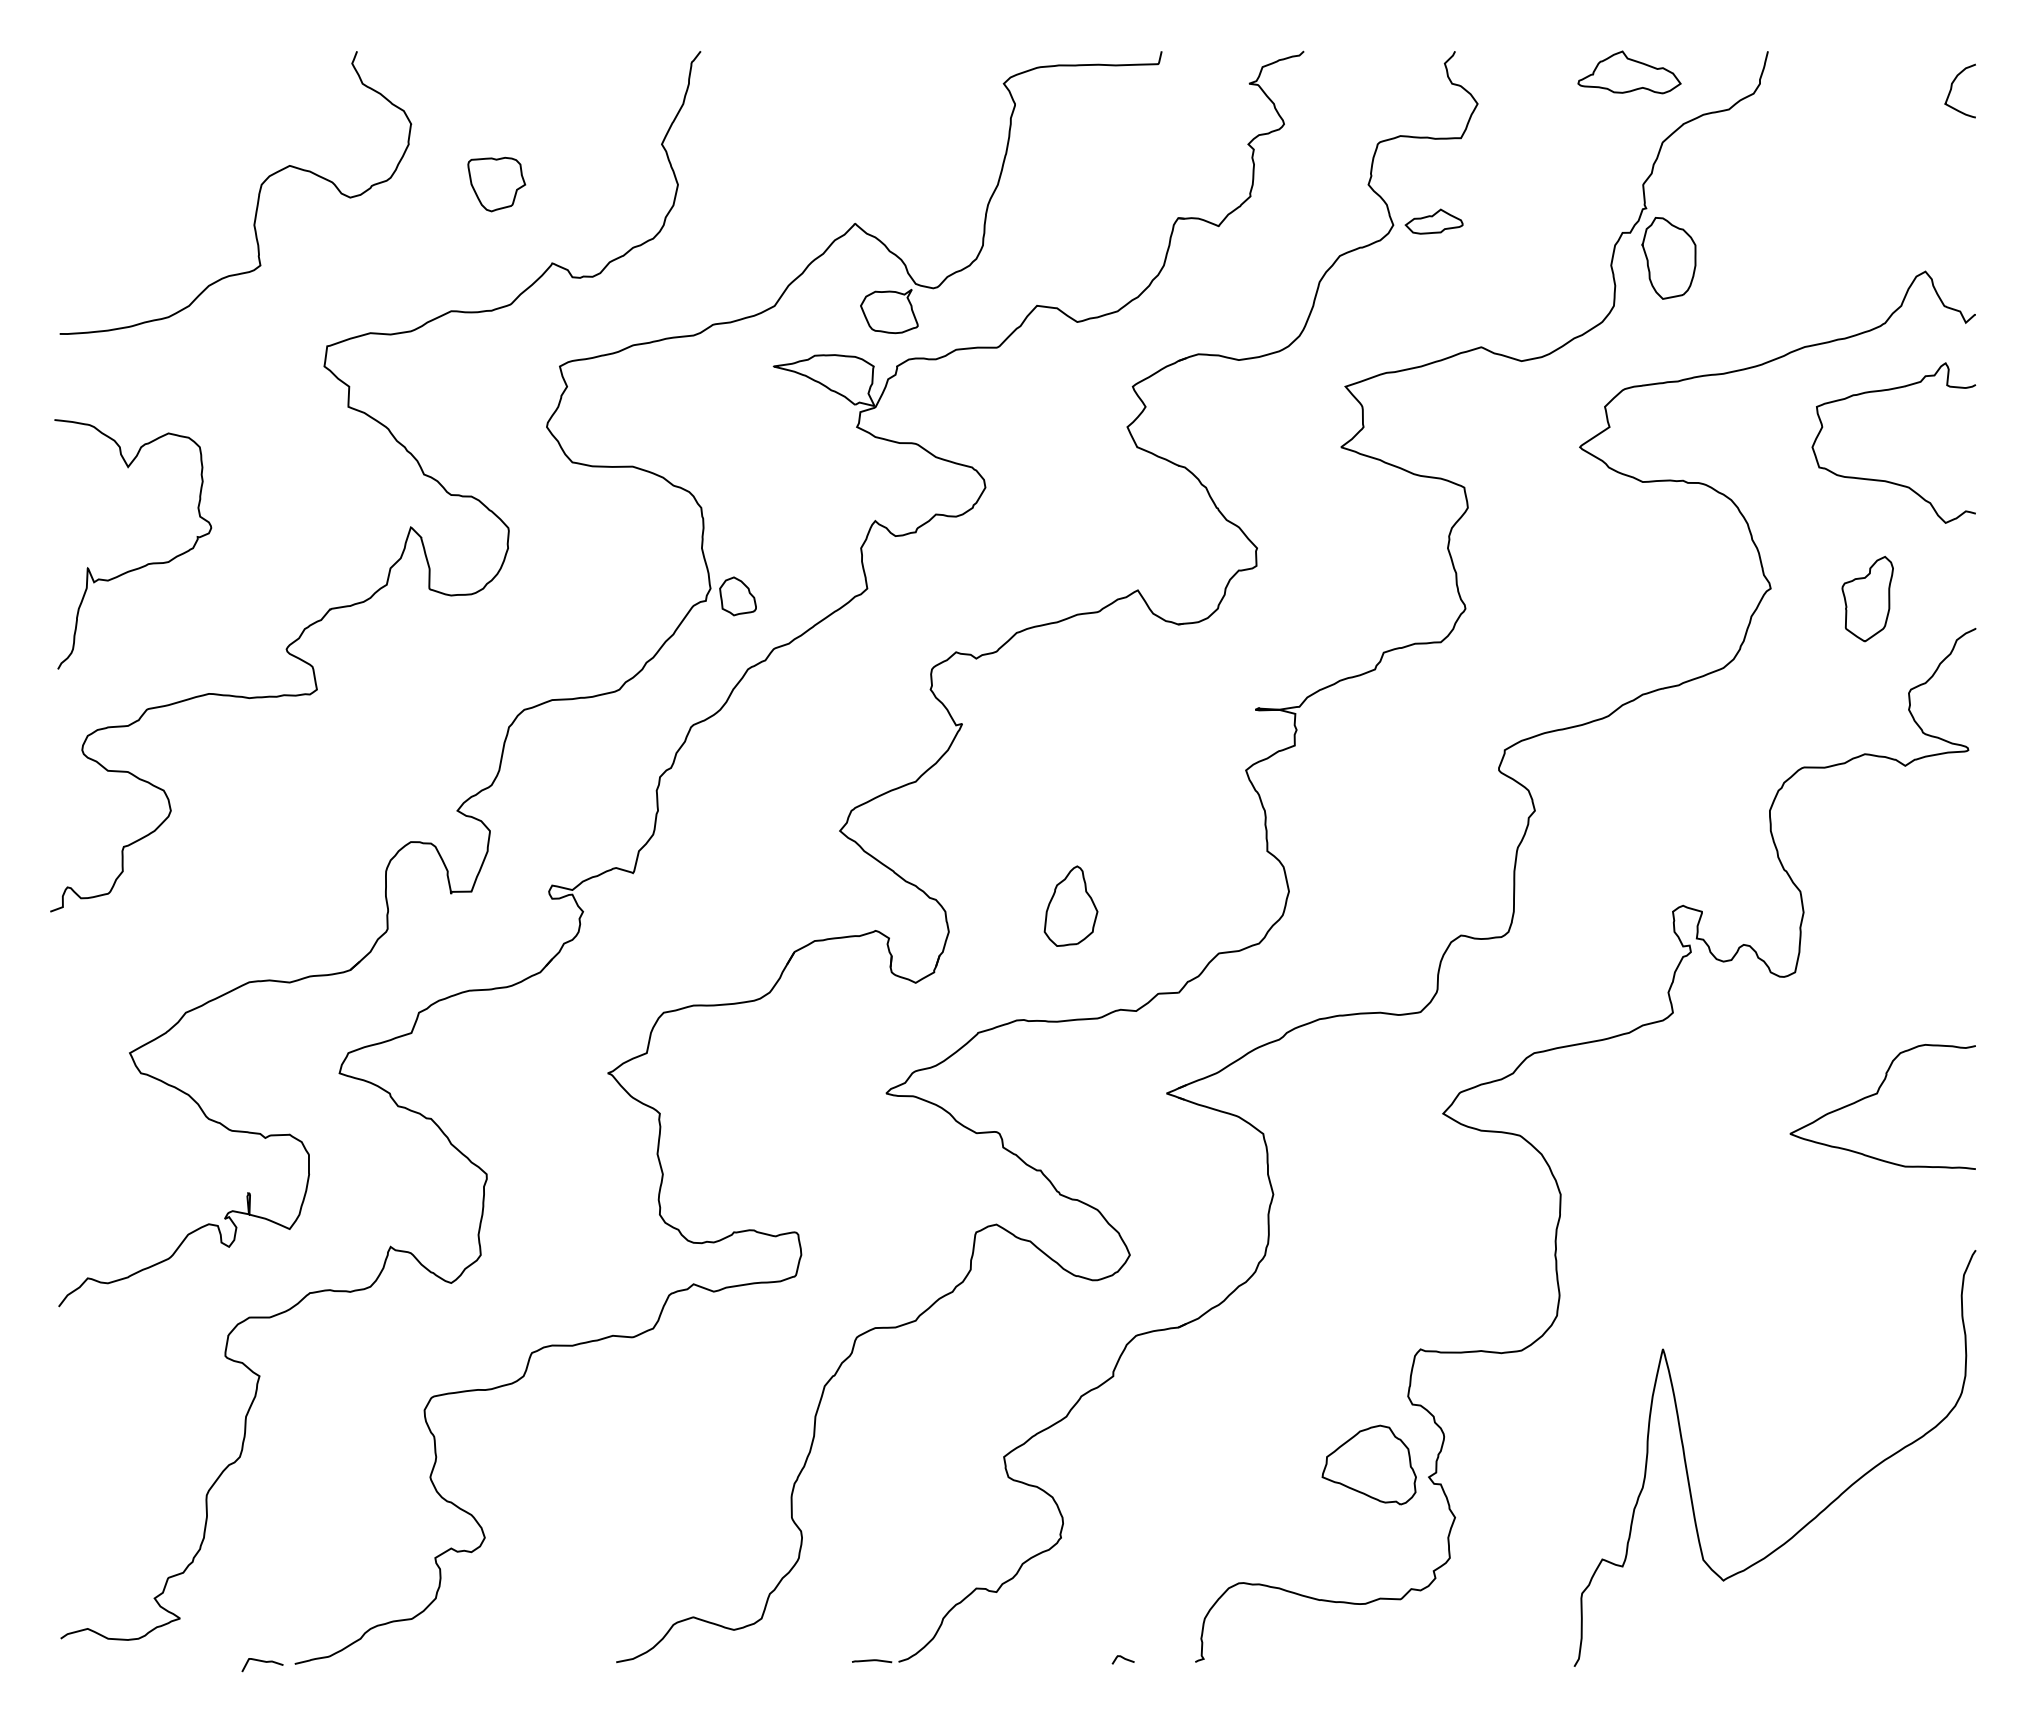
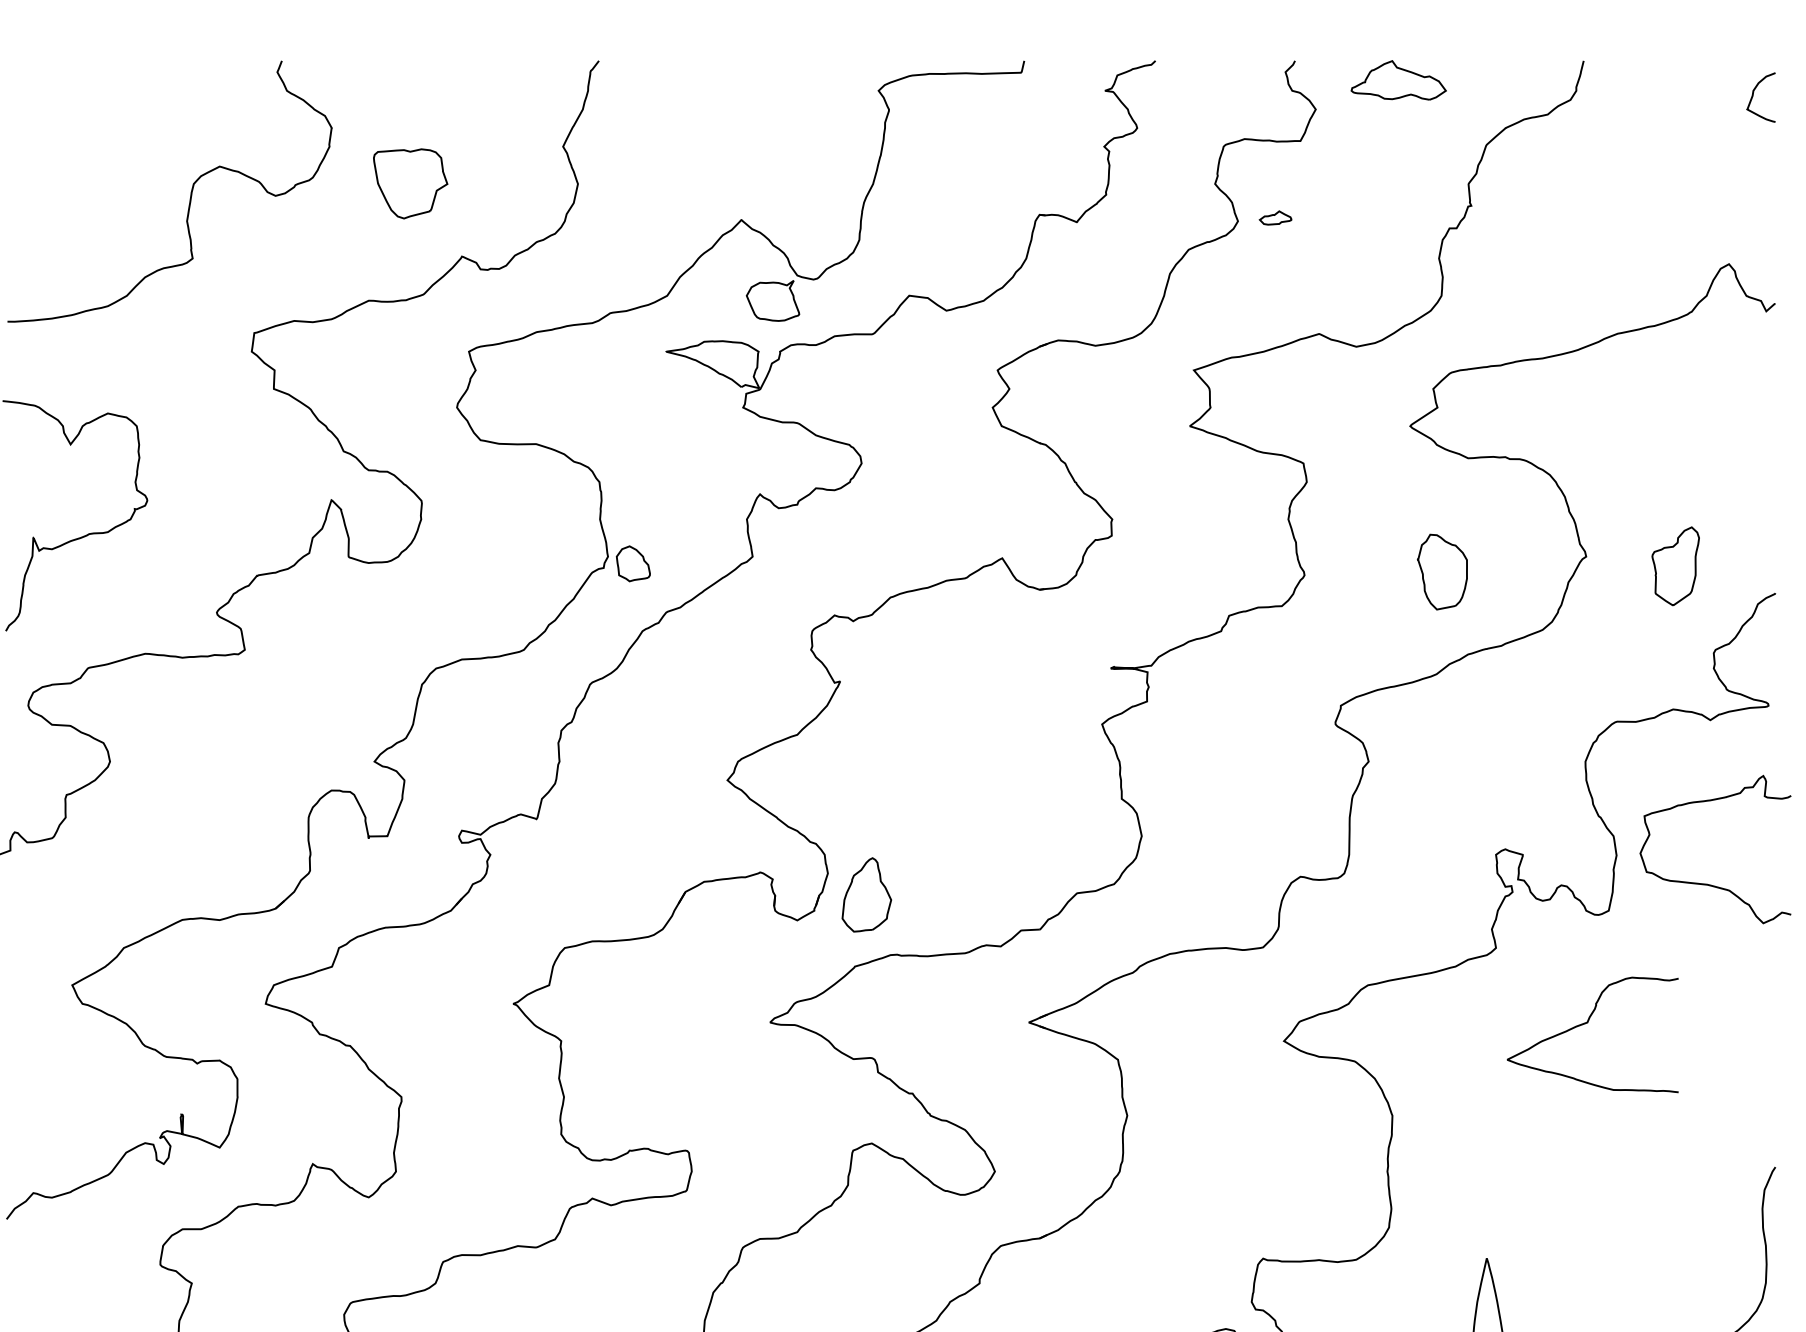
part: (1629, 72) -> (1398, 80), moved
part: (496, 184) -> (410, 183), size x1.4
part: (1433, 221) -> (1275, 217), size x0.6
part: (1668, 258) -> (1442, 572), moved
curve: (1887, 480) -> (1709, 884), moved
part: (1070, 905) -> (866, 894), moved
curve: (1877, 1094) -> (1587, 1023), moved

